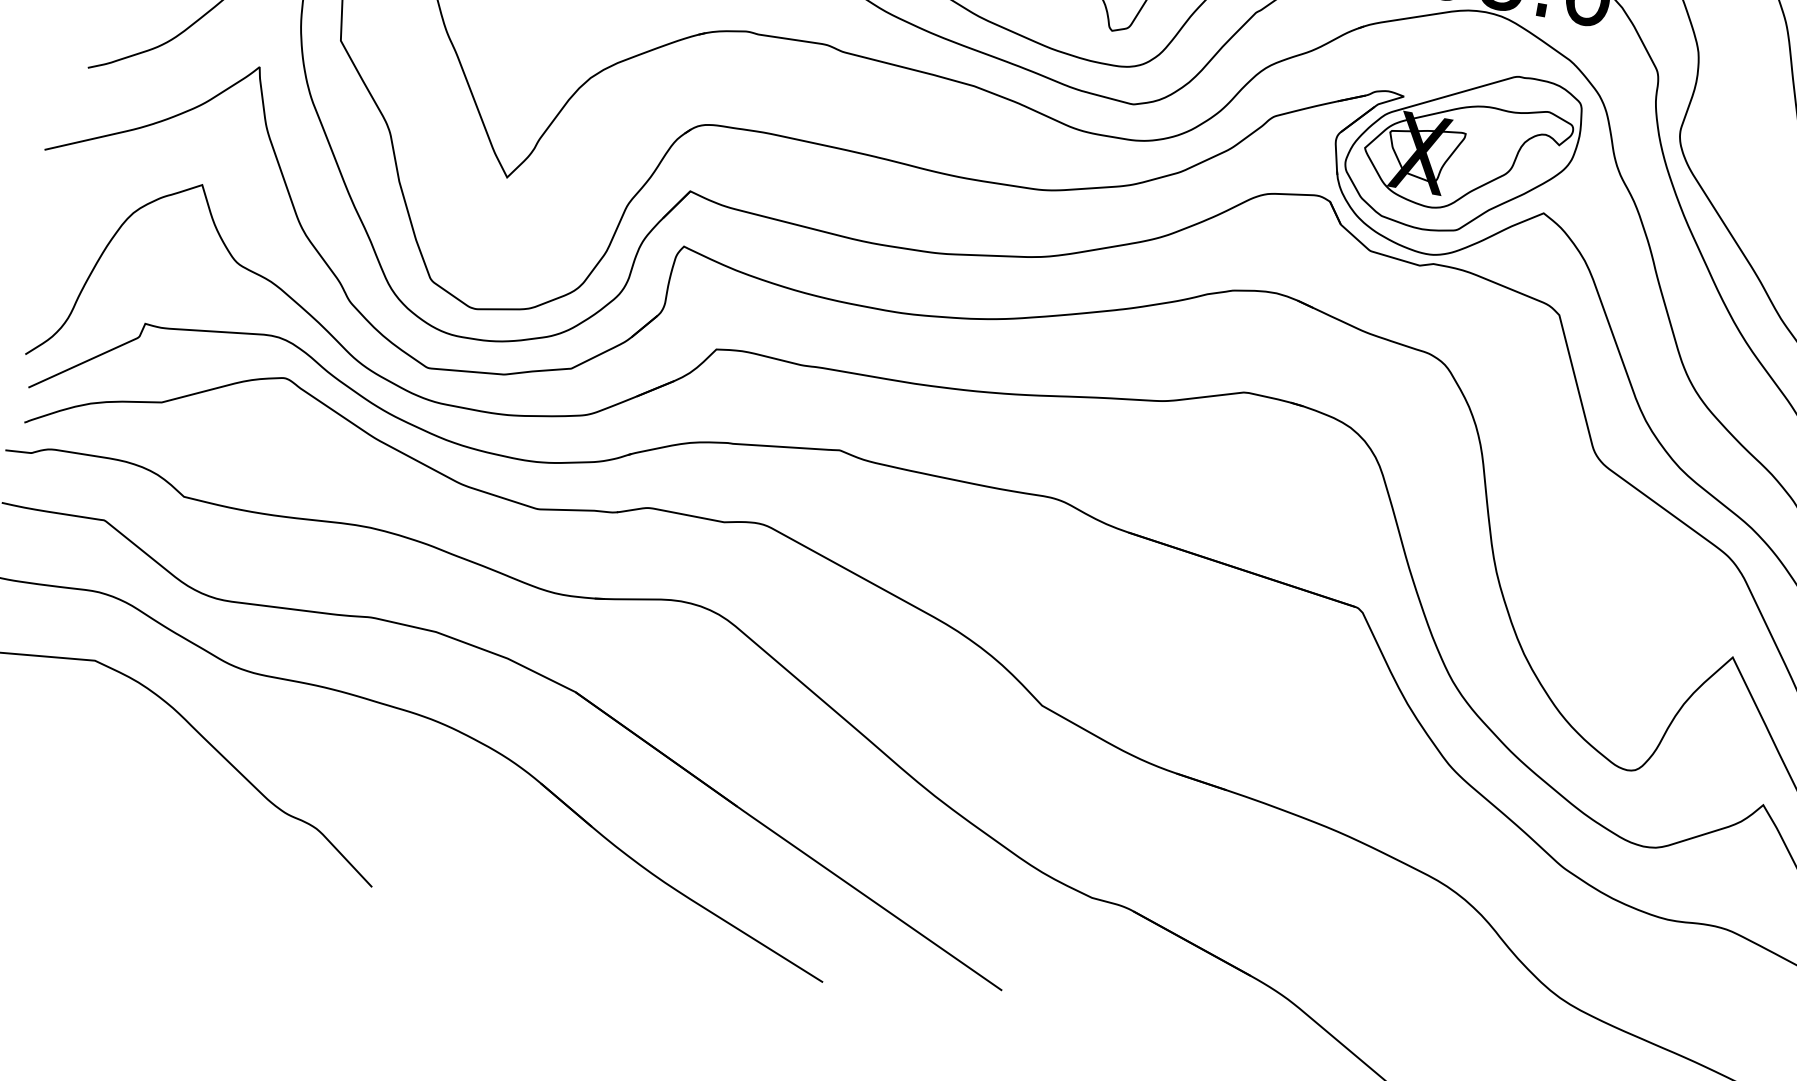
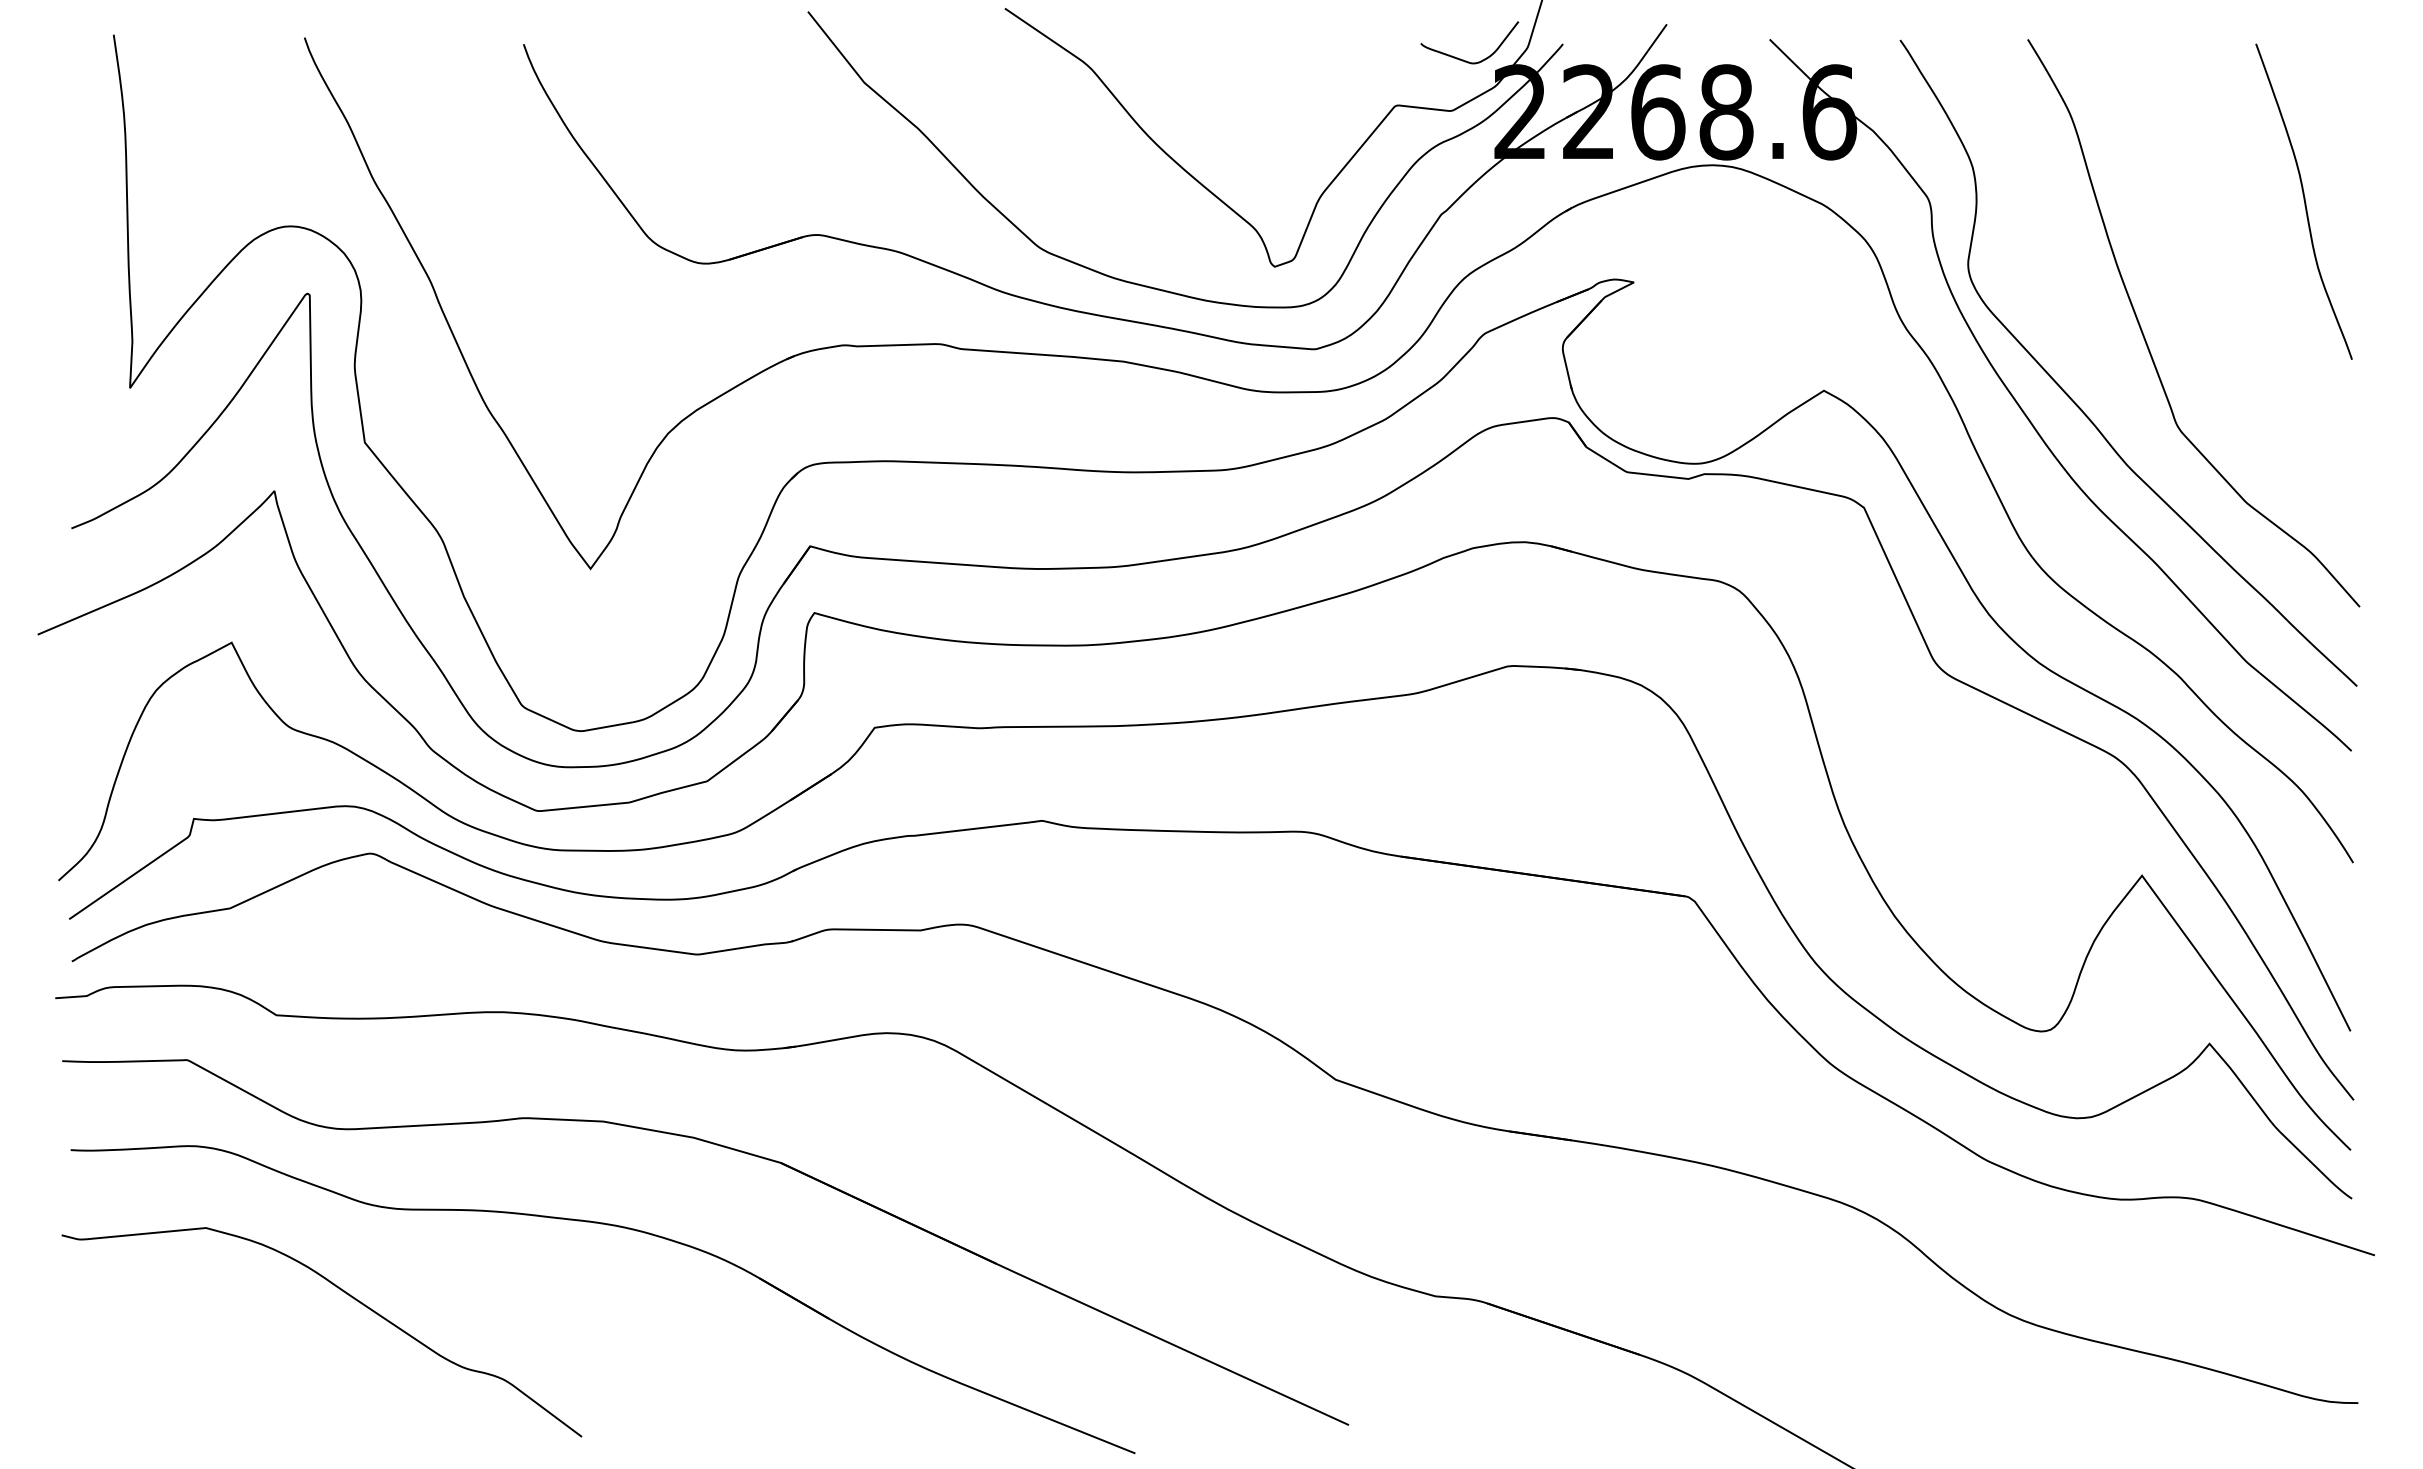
part: (1461, 150) -> (1713, 334), removed

